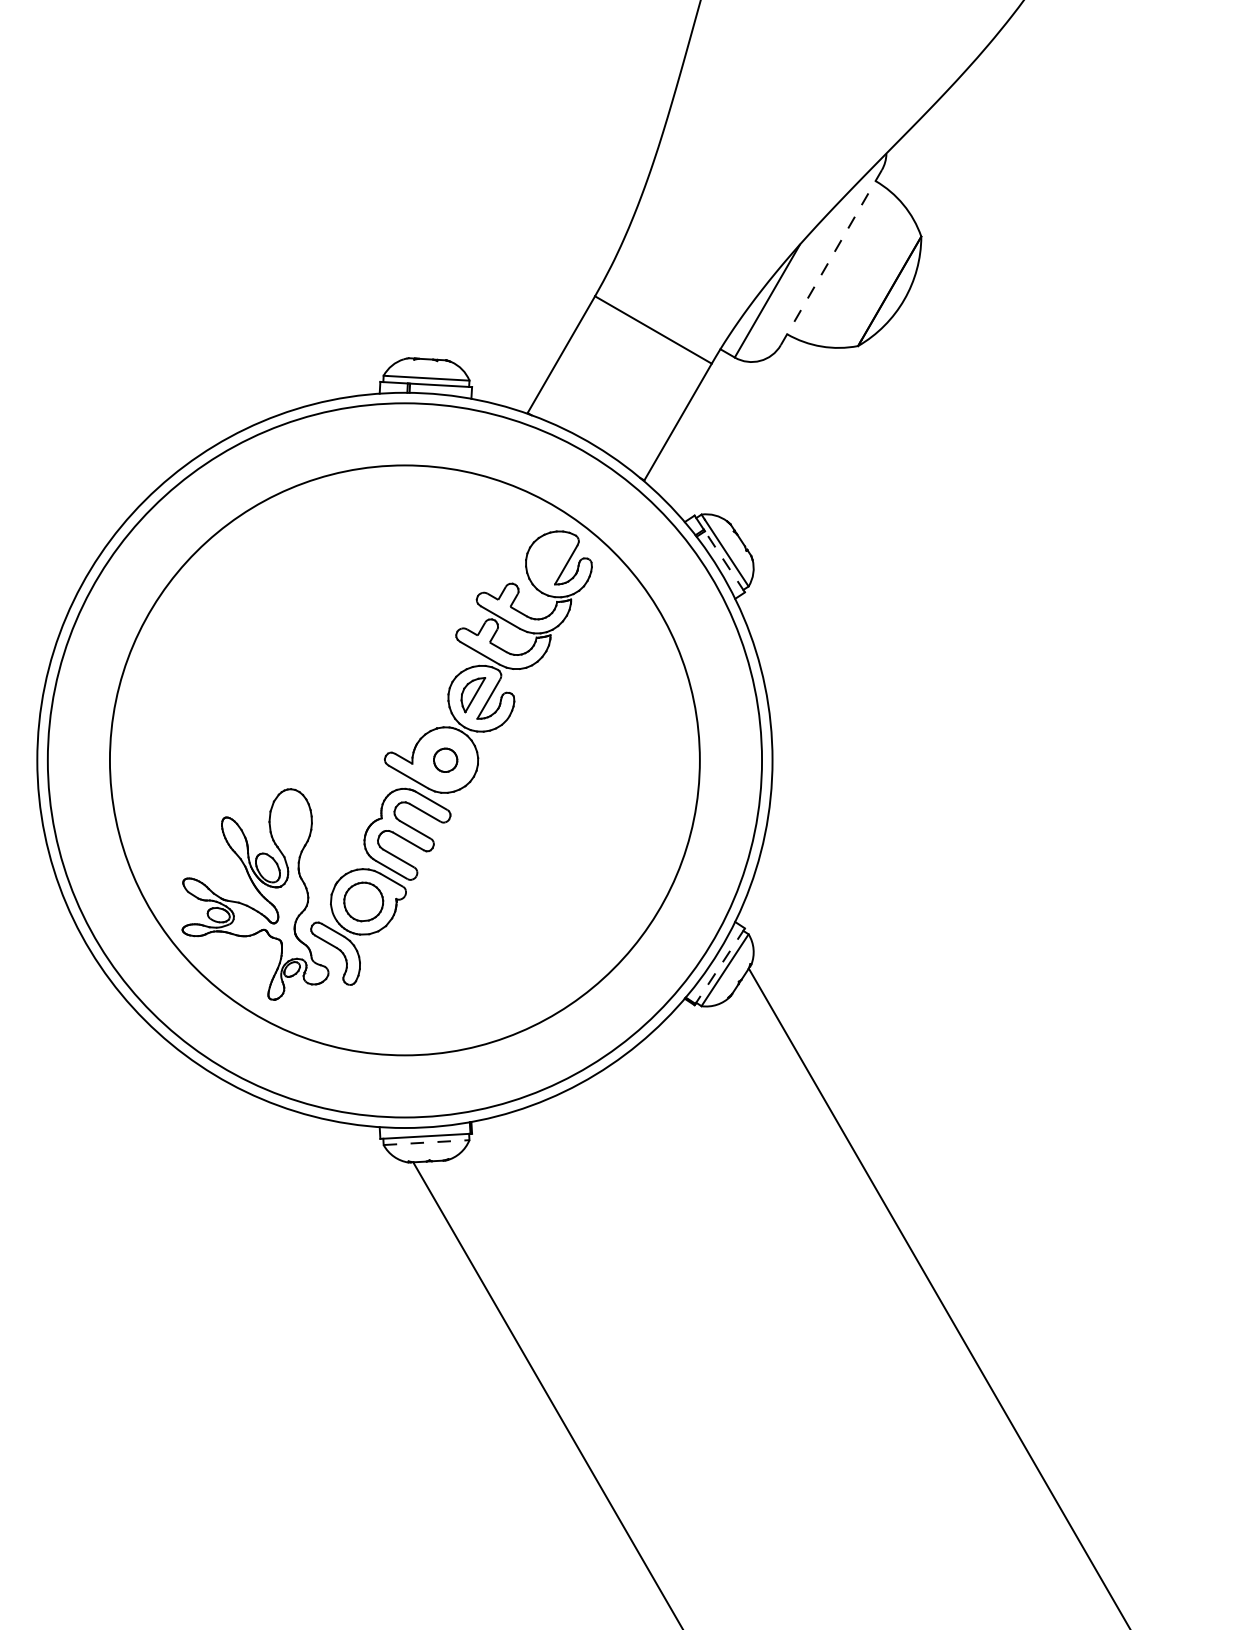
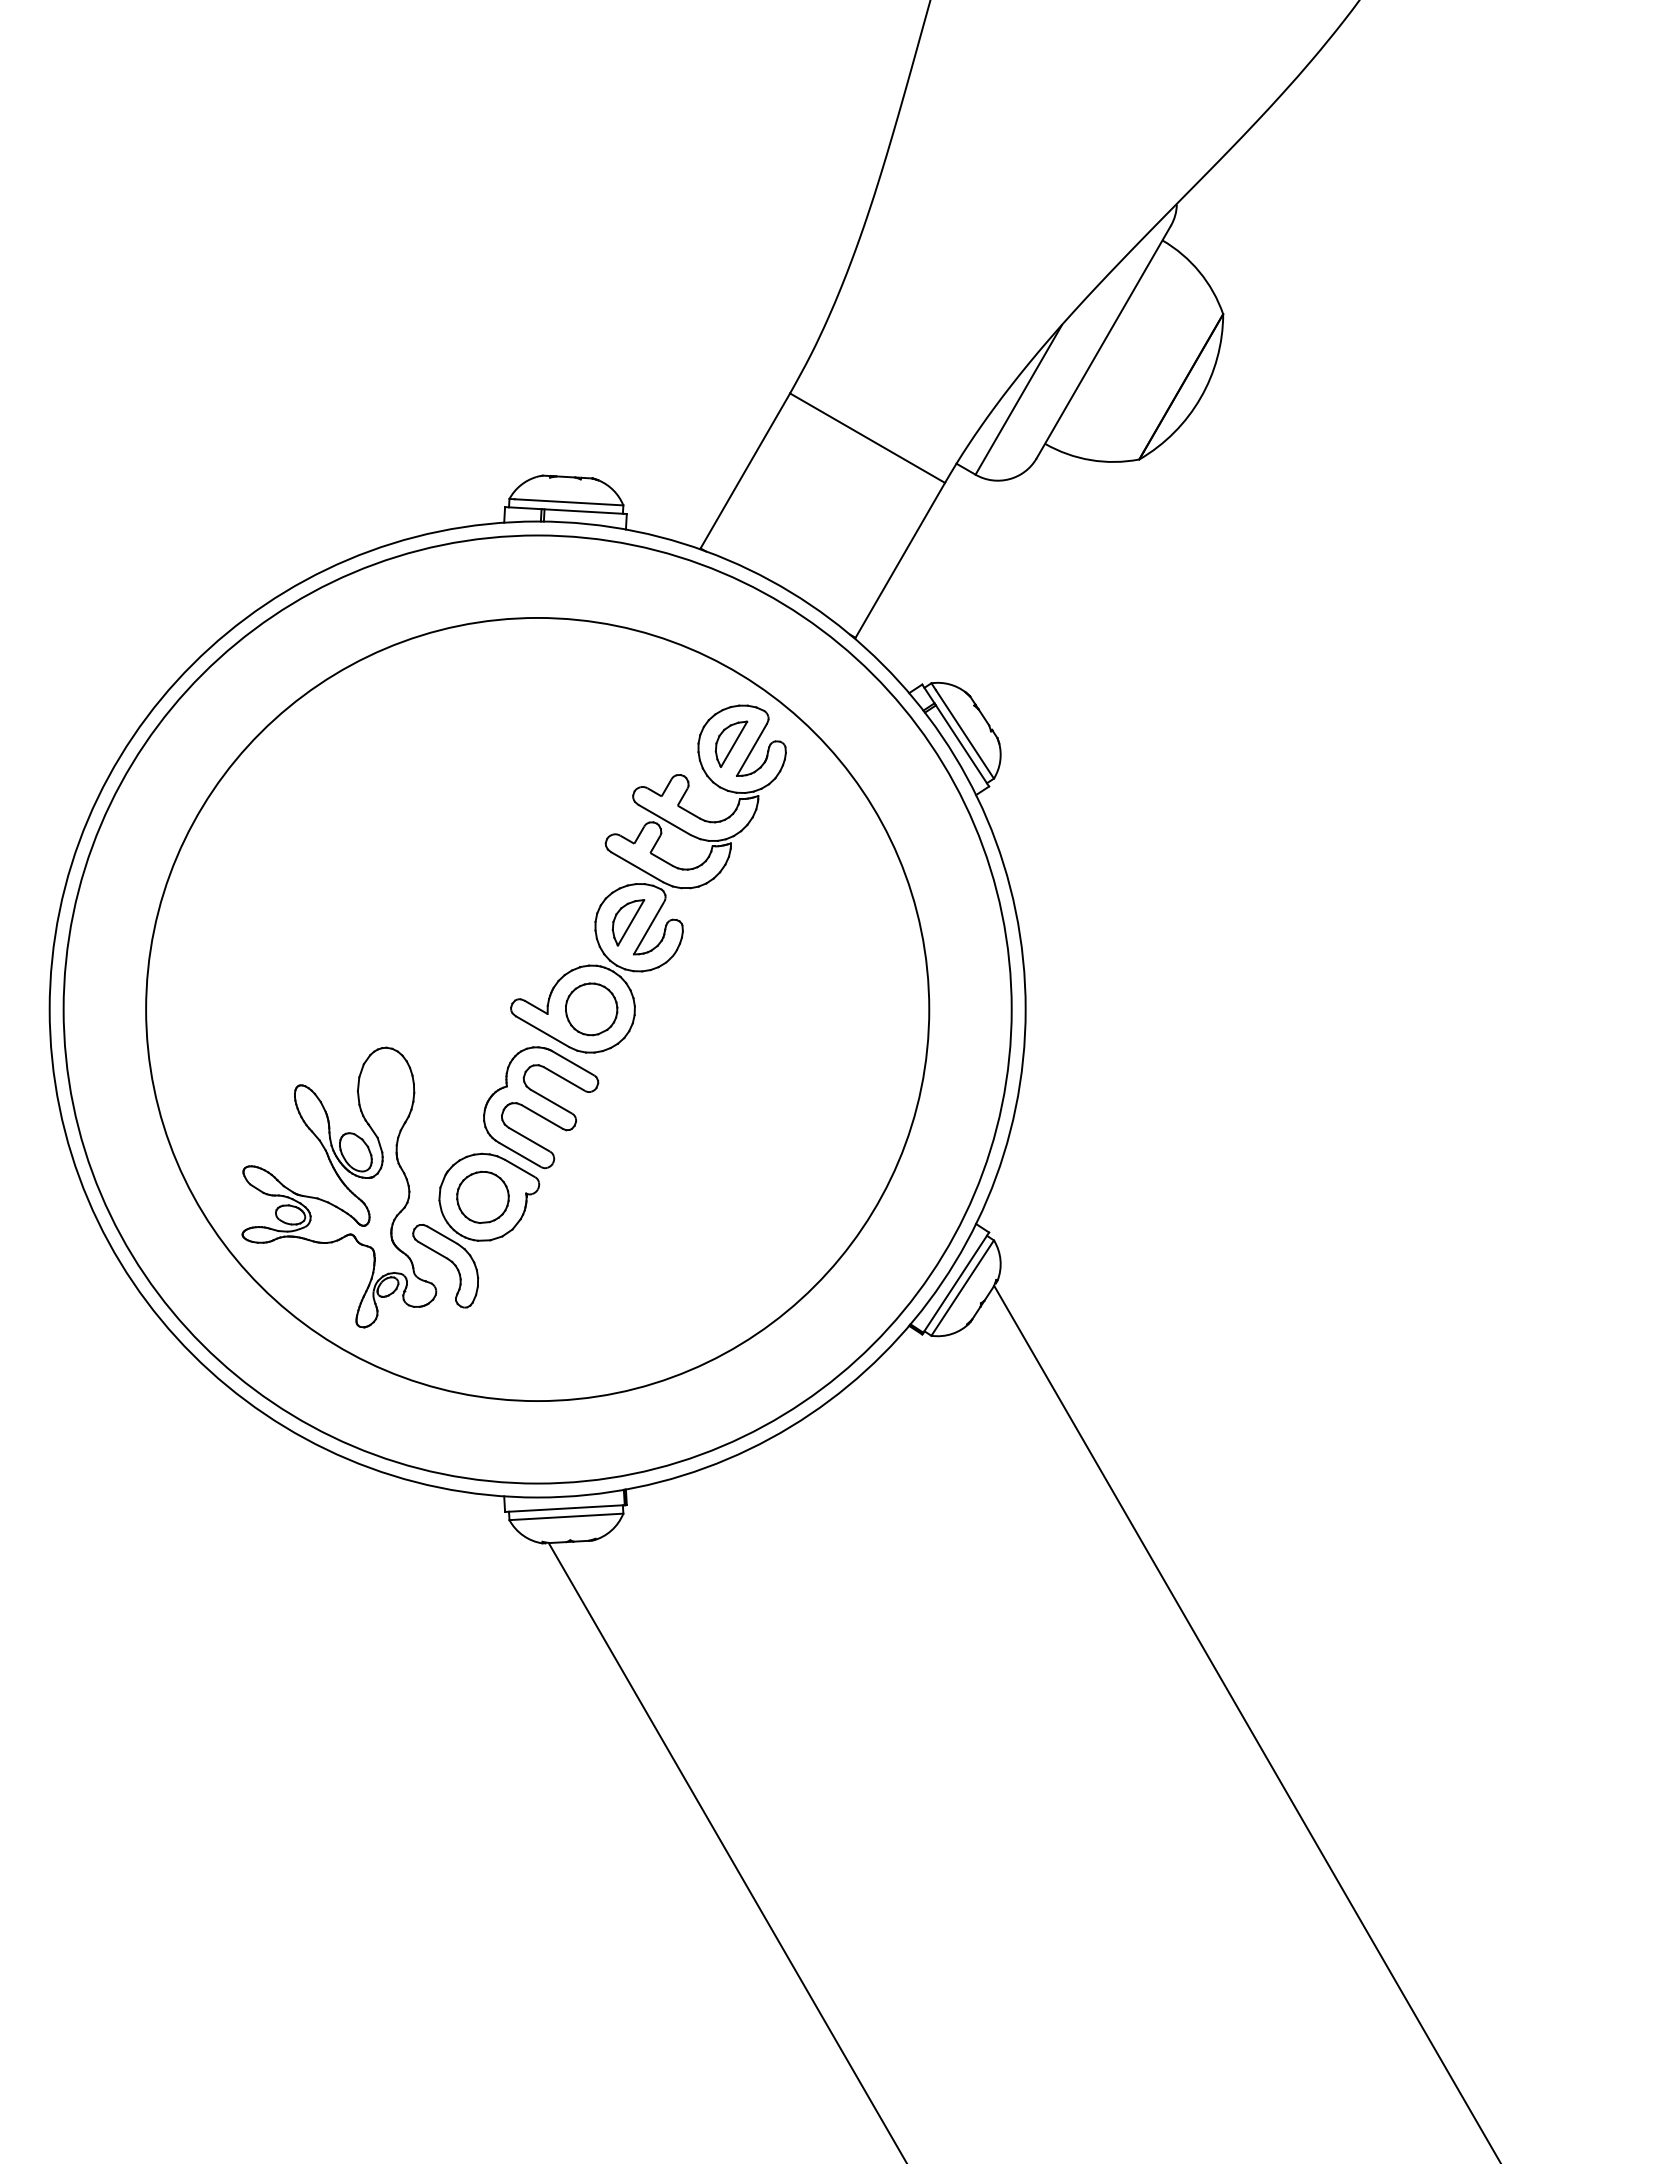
line: (831, 257) -> (1103, 342), dashed -> solid
part: (550, 560) -> (731, 743), added
line: (724, 561) -> (962, 745), dashed -> solid
part: (445, 760) -> (591, 1009), size x1.67
line: (720, 966) -> (956, 1282), dashed -> solid
line: (426, 1142) -> (566, 1516), dashed -> solid

